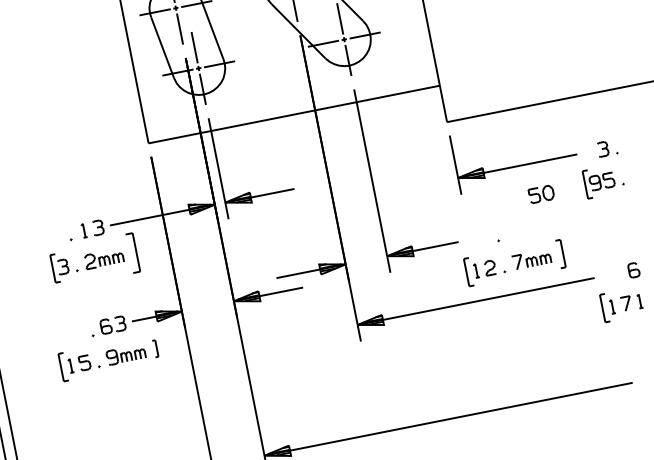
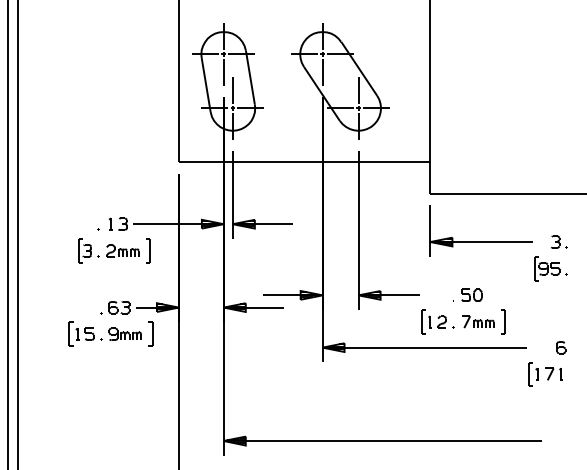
part: (540, 193) -> (471, 294), moved
part: (133, 252) -> (148, 250), size x0.71
part: (155, 348) -> (150, 333), size x1.67

